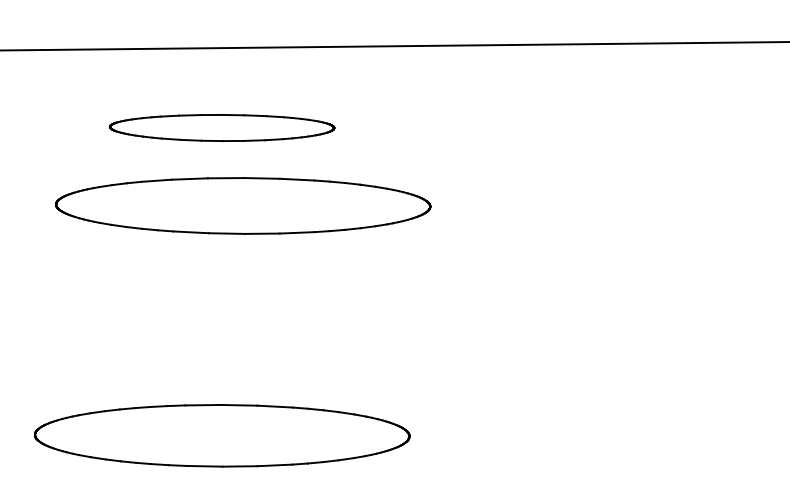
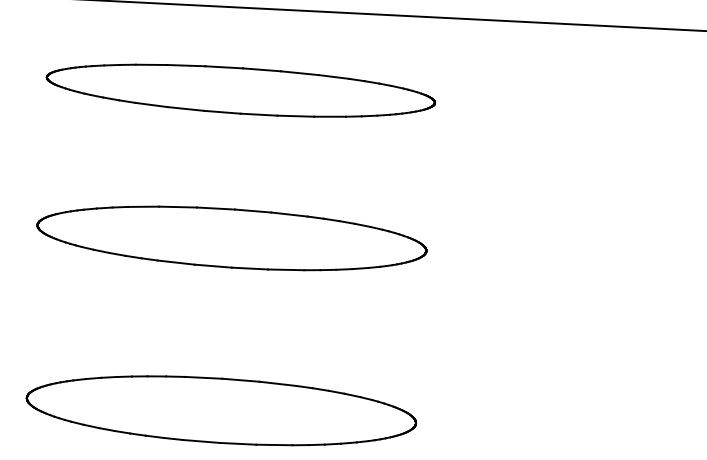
part: (221, 127) -> (240, 90), size x1.67
part: (243, 205) -> (232, 238), moved

